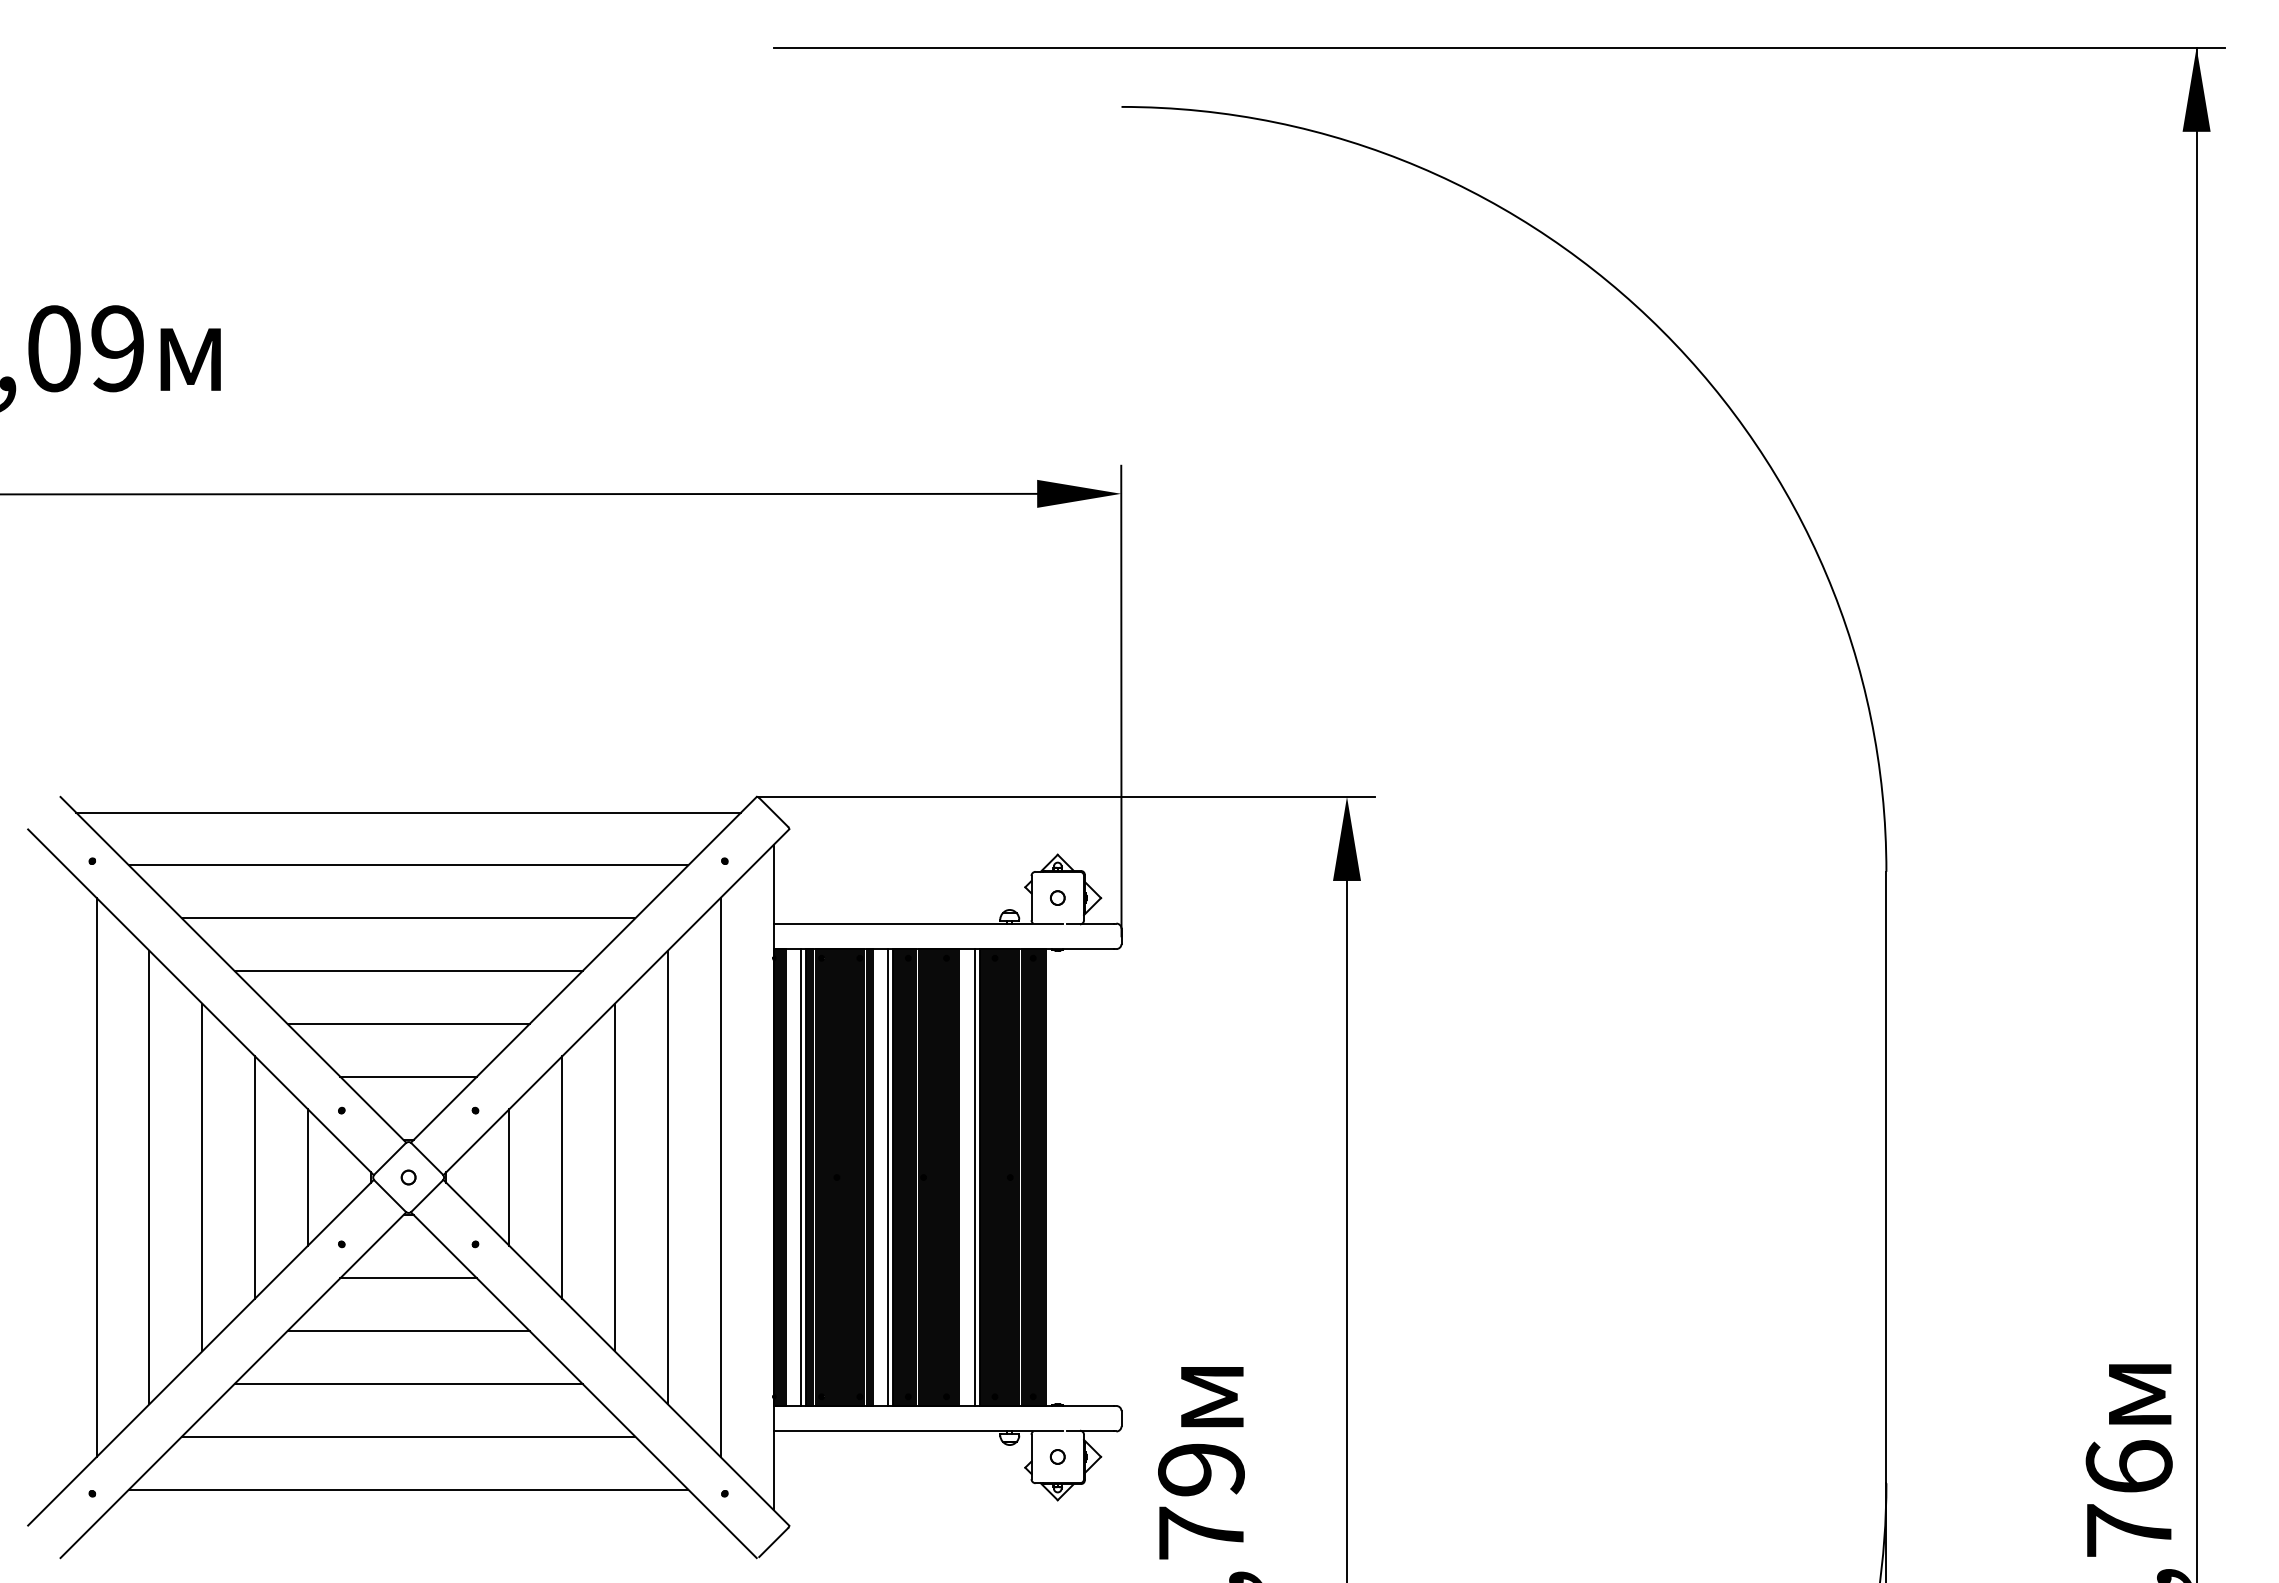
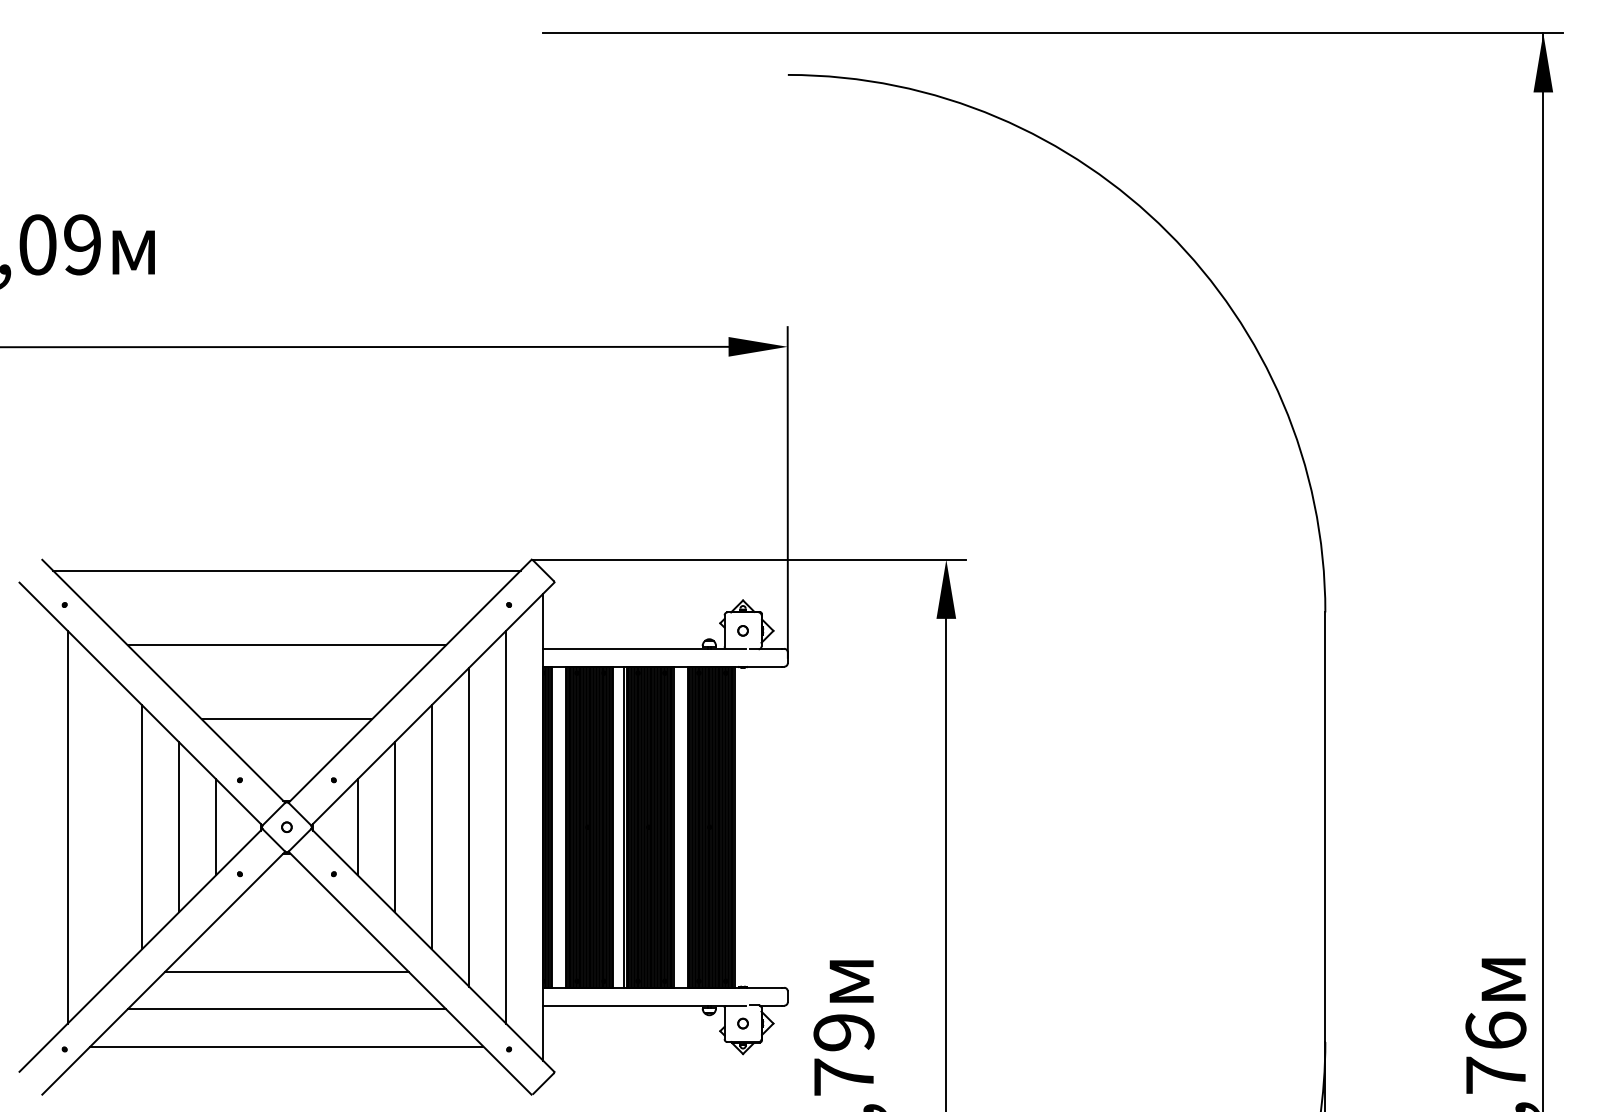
line: (408, 865) -> (286, 607), removed
line: (408, 971) -> (286, 682), removed
line: (408, 1076) -> (286, 756), removed
line: (149, 1177) -> (104, 827), removed
line: (801, 1177) -> (562, 827), removed
line: (974, 1177) -> (684, 827), removed
line: (408, 1278) -> (286, 898), removed
line: (408, 1331) -> (286, 935), removed

